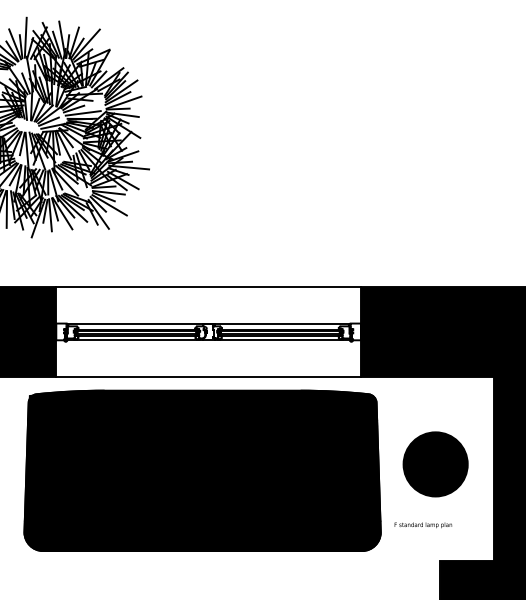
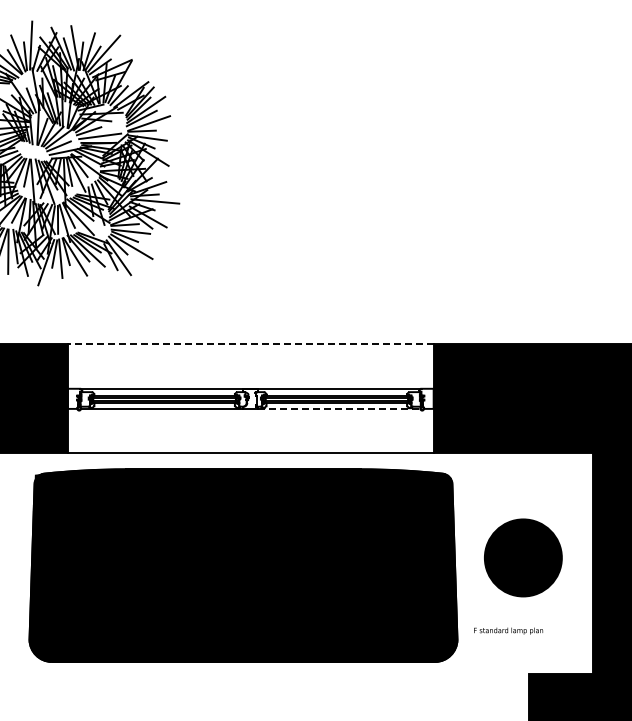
line: (208, 286) -> (250, 344), solid -> dashed
line: (282, 339) -> (339, 408), solid -> dashed

